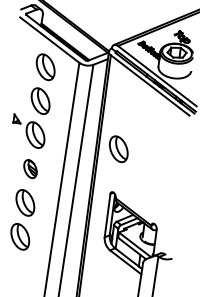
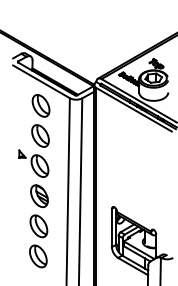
part: (118, 148) -> (113, 168), removed
part: (30, 169) -> (39, 196), size x1.43

